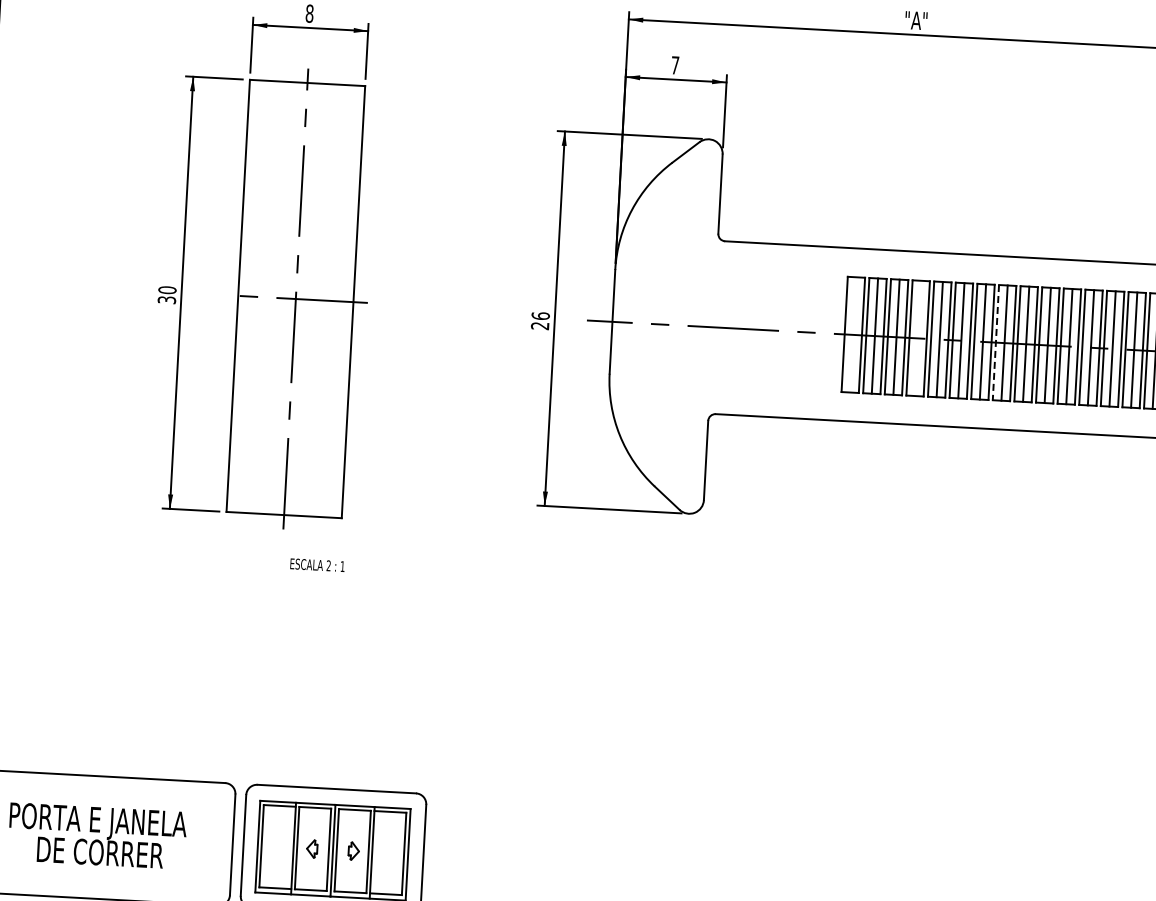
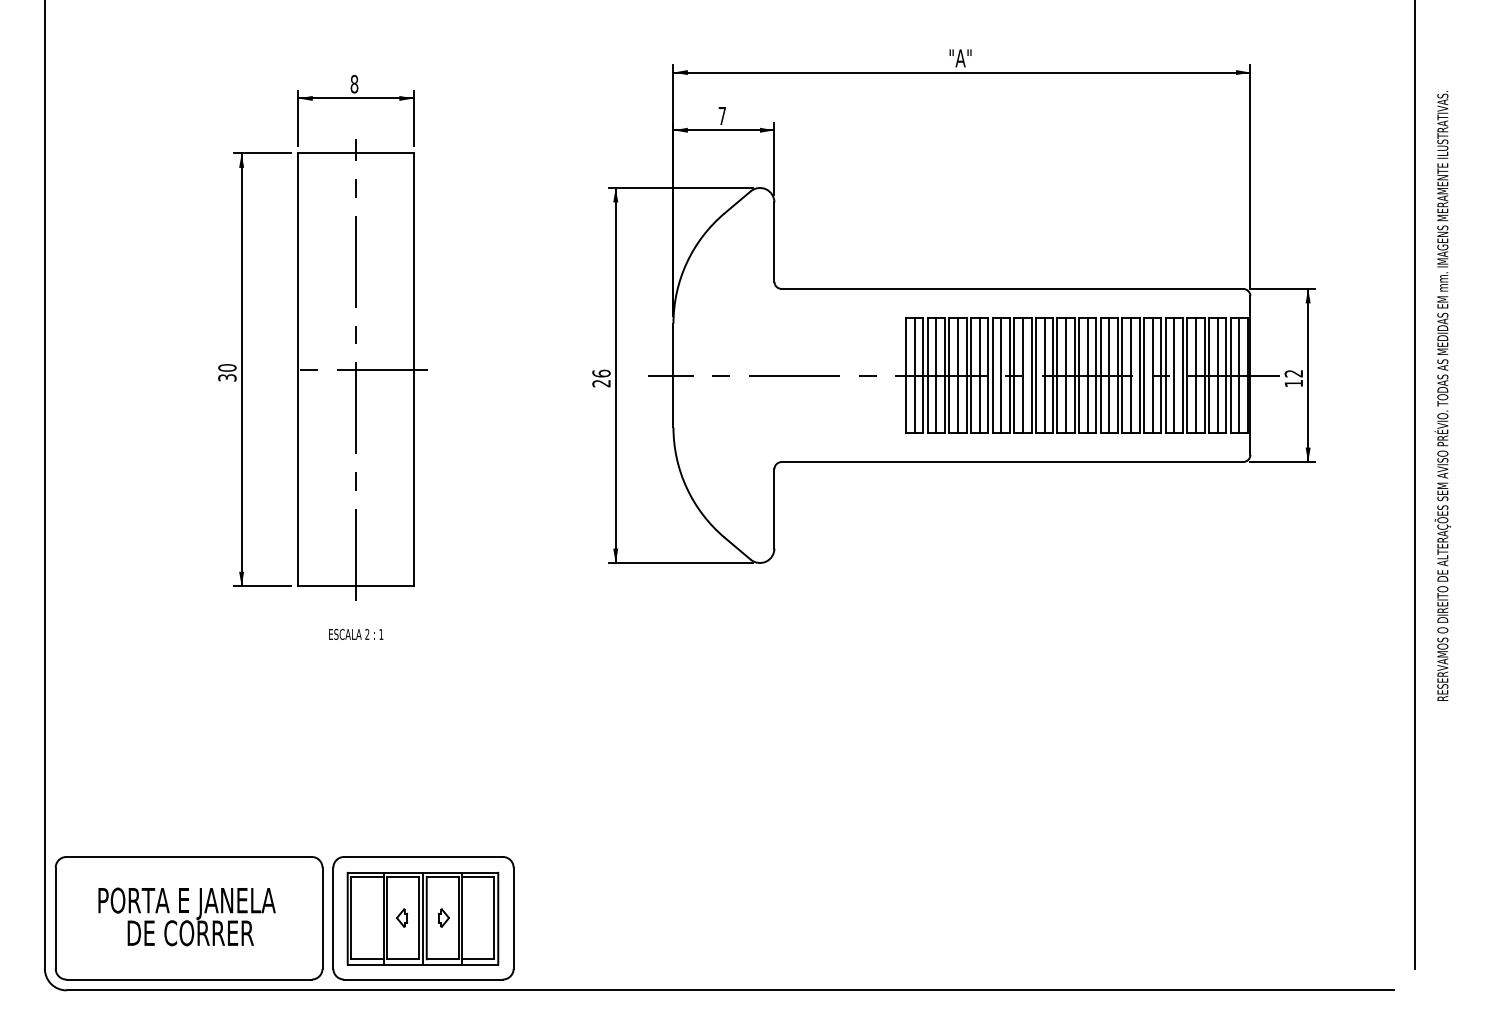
line: (853, 334) -> (914, 375), added
line: (918, 338) -> (979, 375), added
line: (995, 342) -> (1057, 375), dashed -> solid
text: (317, 565) -> (356, 634), moved

